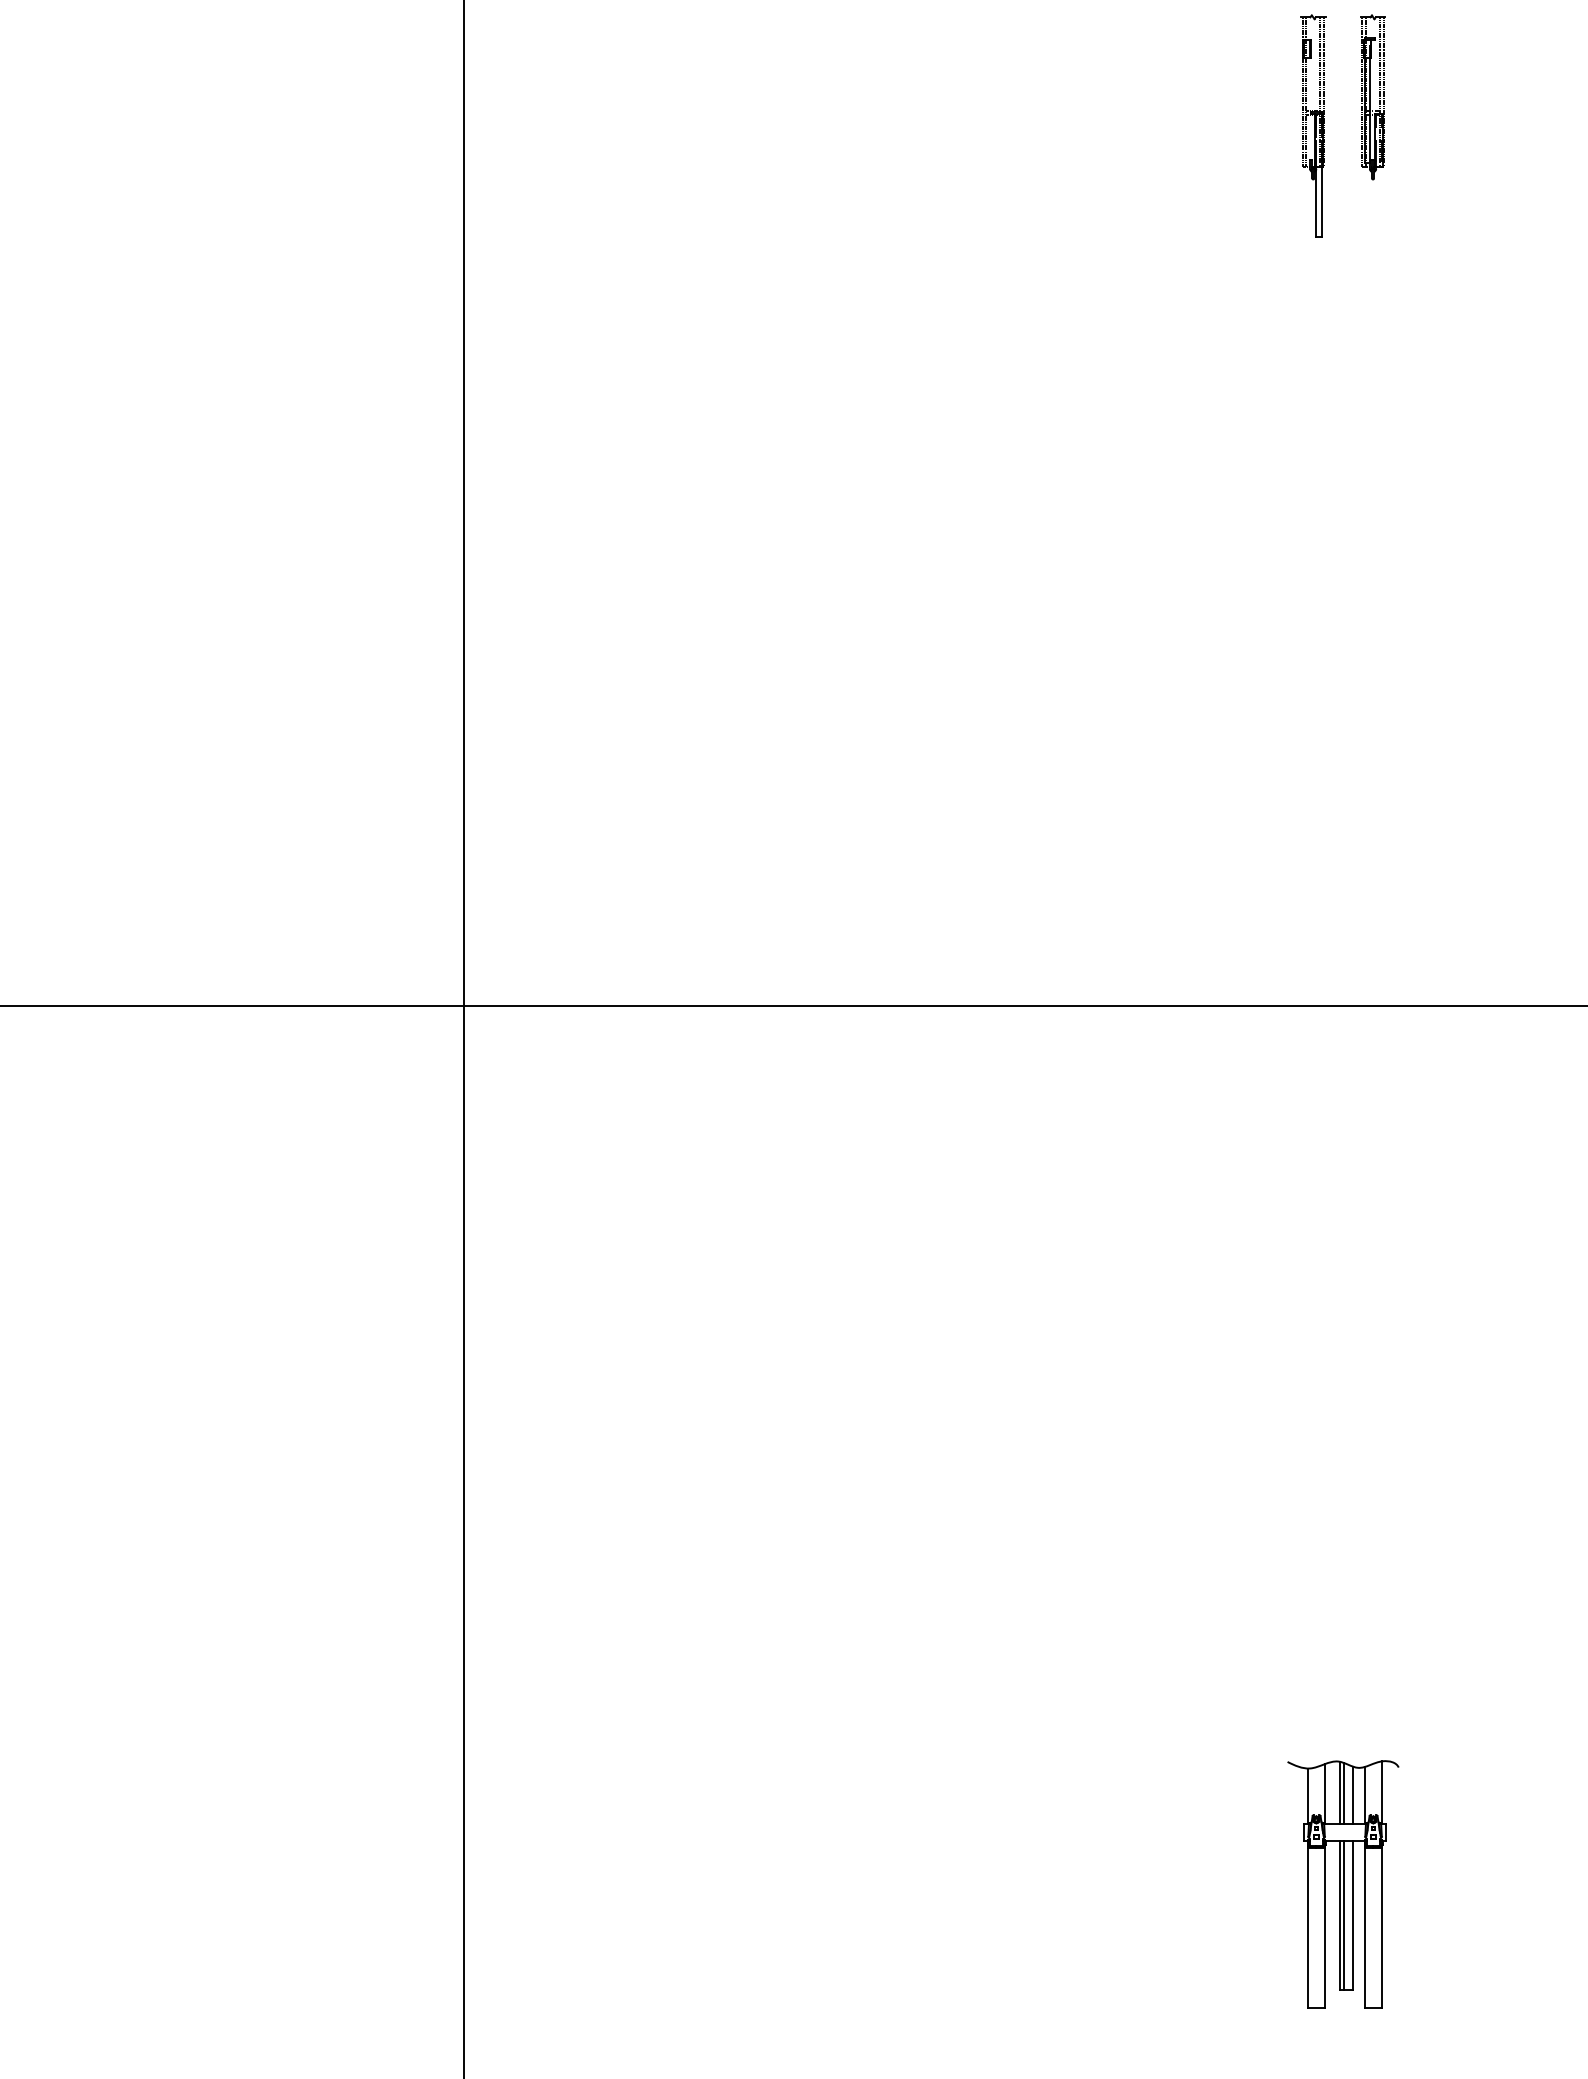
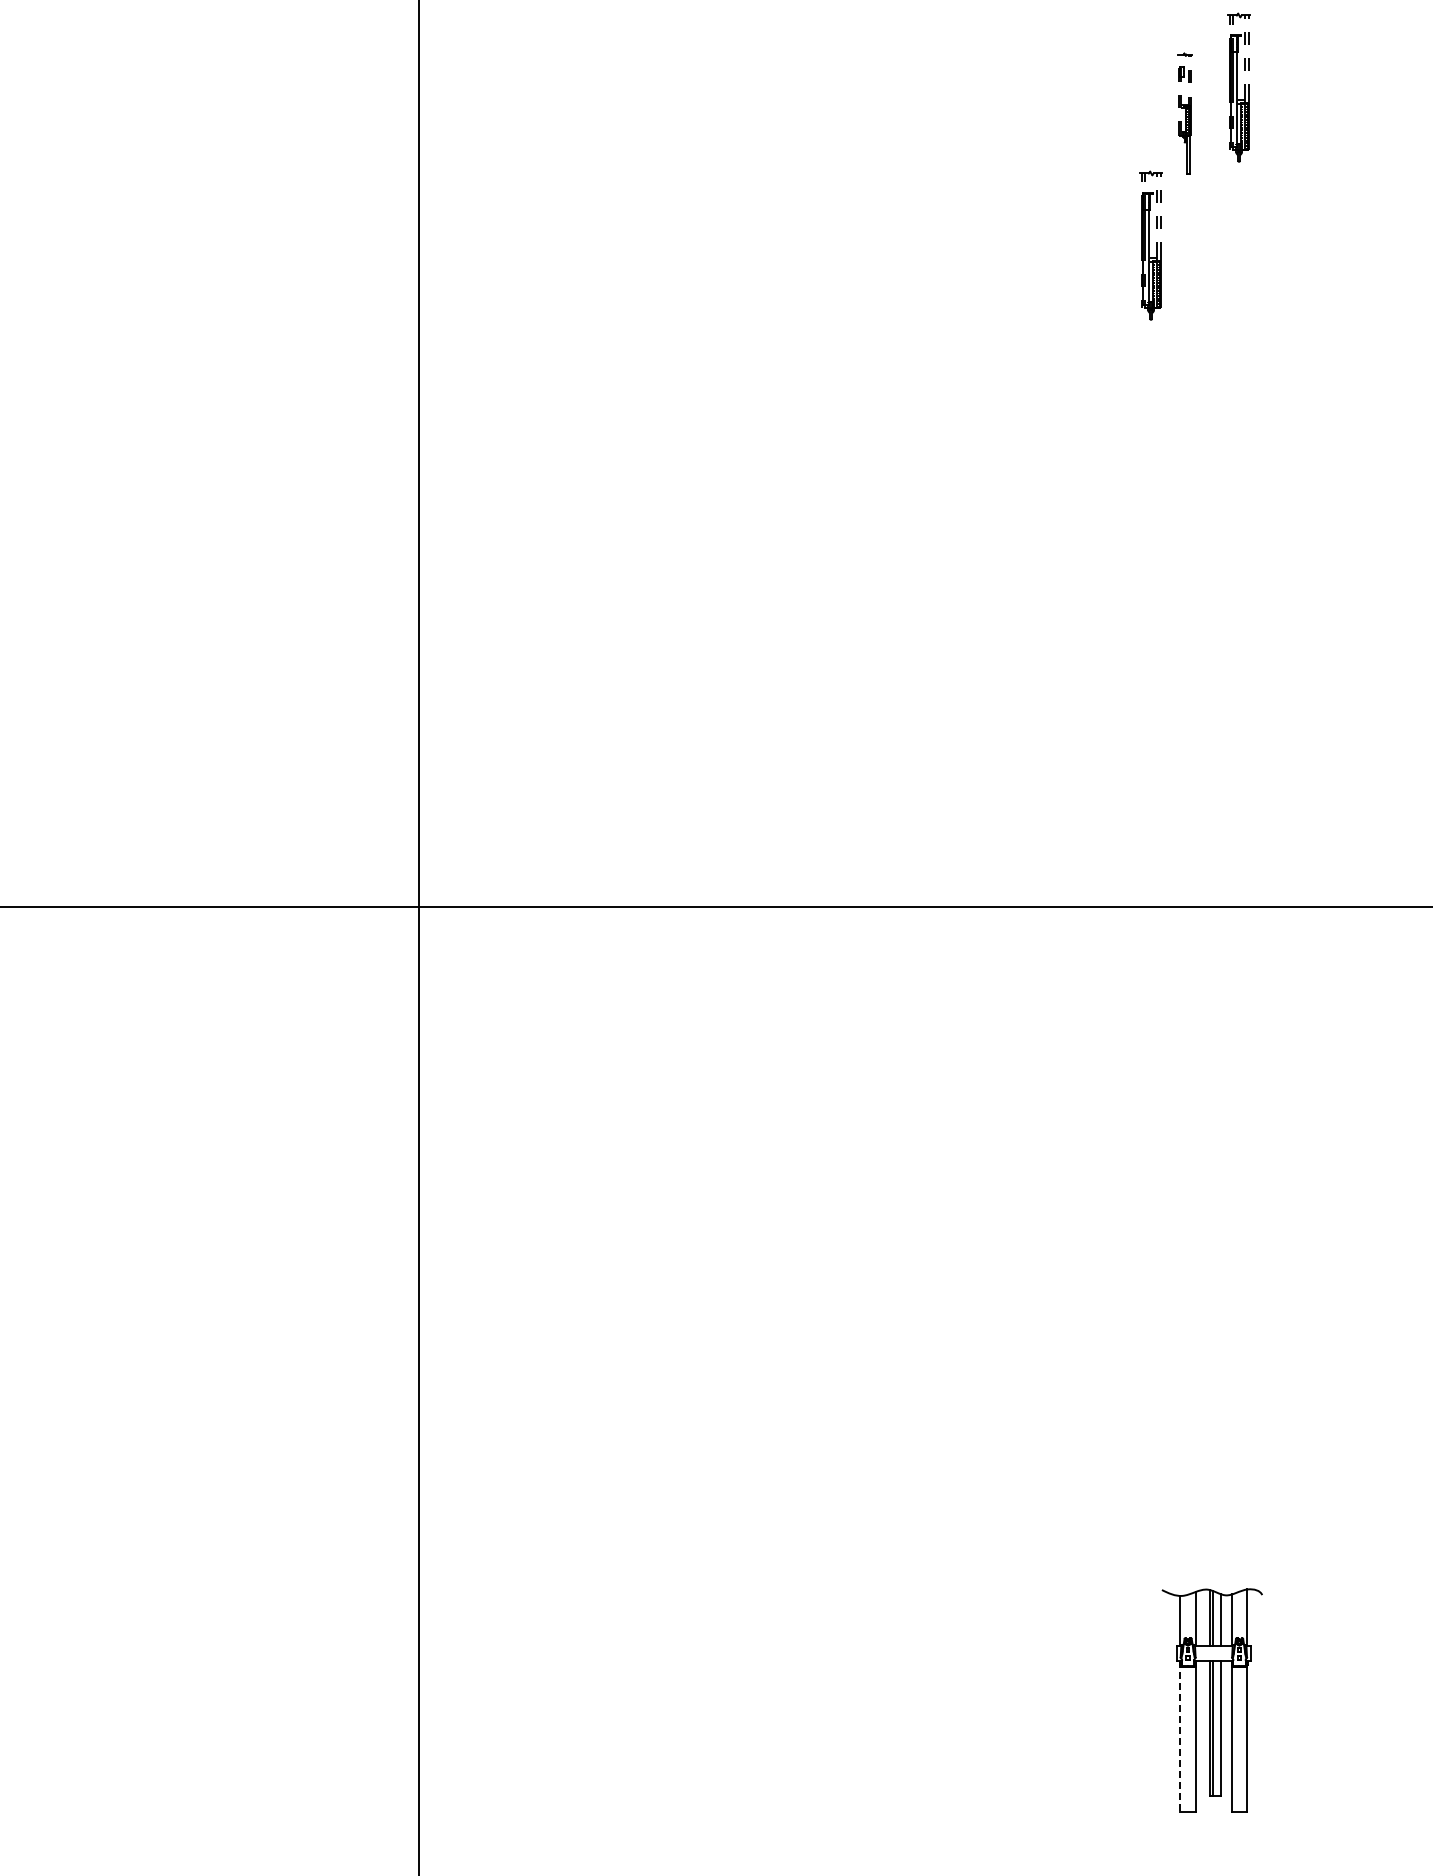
part: (1312, 125) -> (1184, 113), size x0.6
part: (1274, 272) -> (1150, 245), added
line: (1308, 1924) -> (1180, 1736), solid -> dashed

